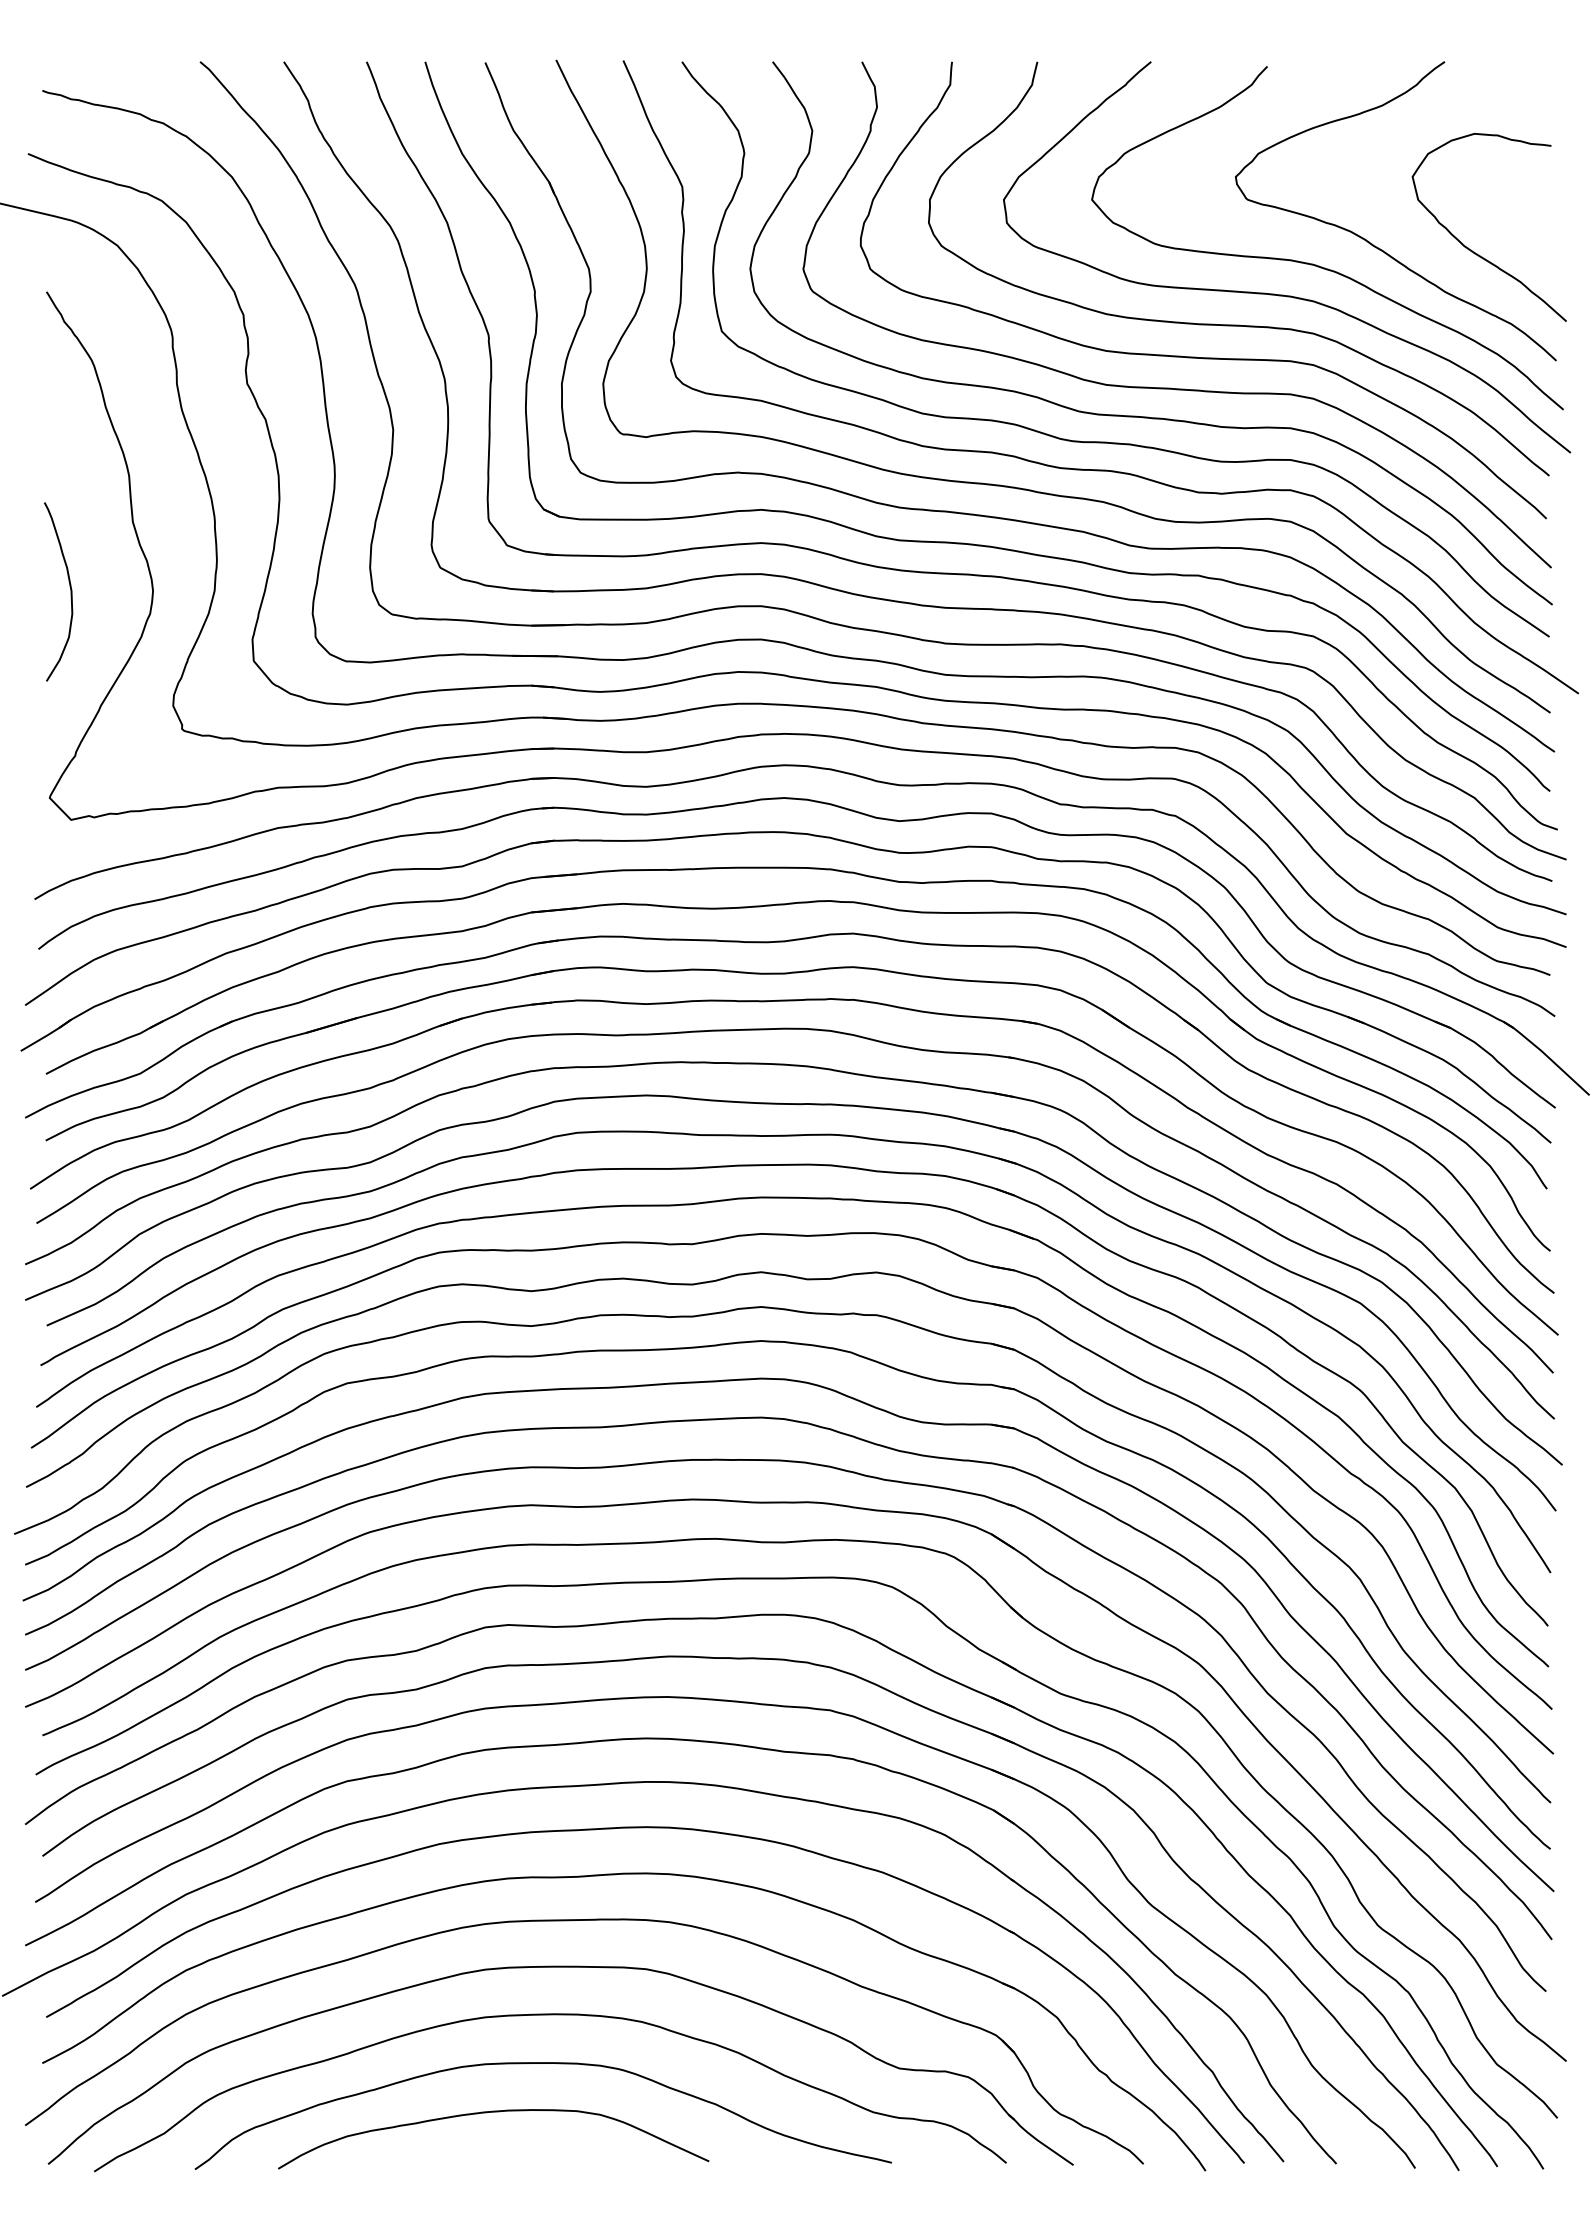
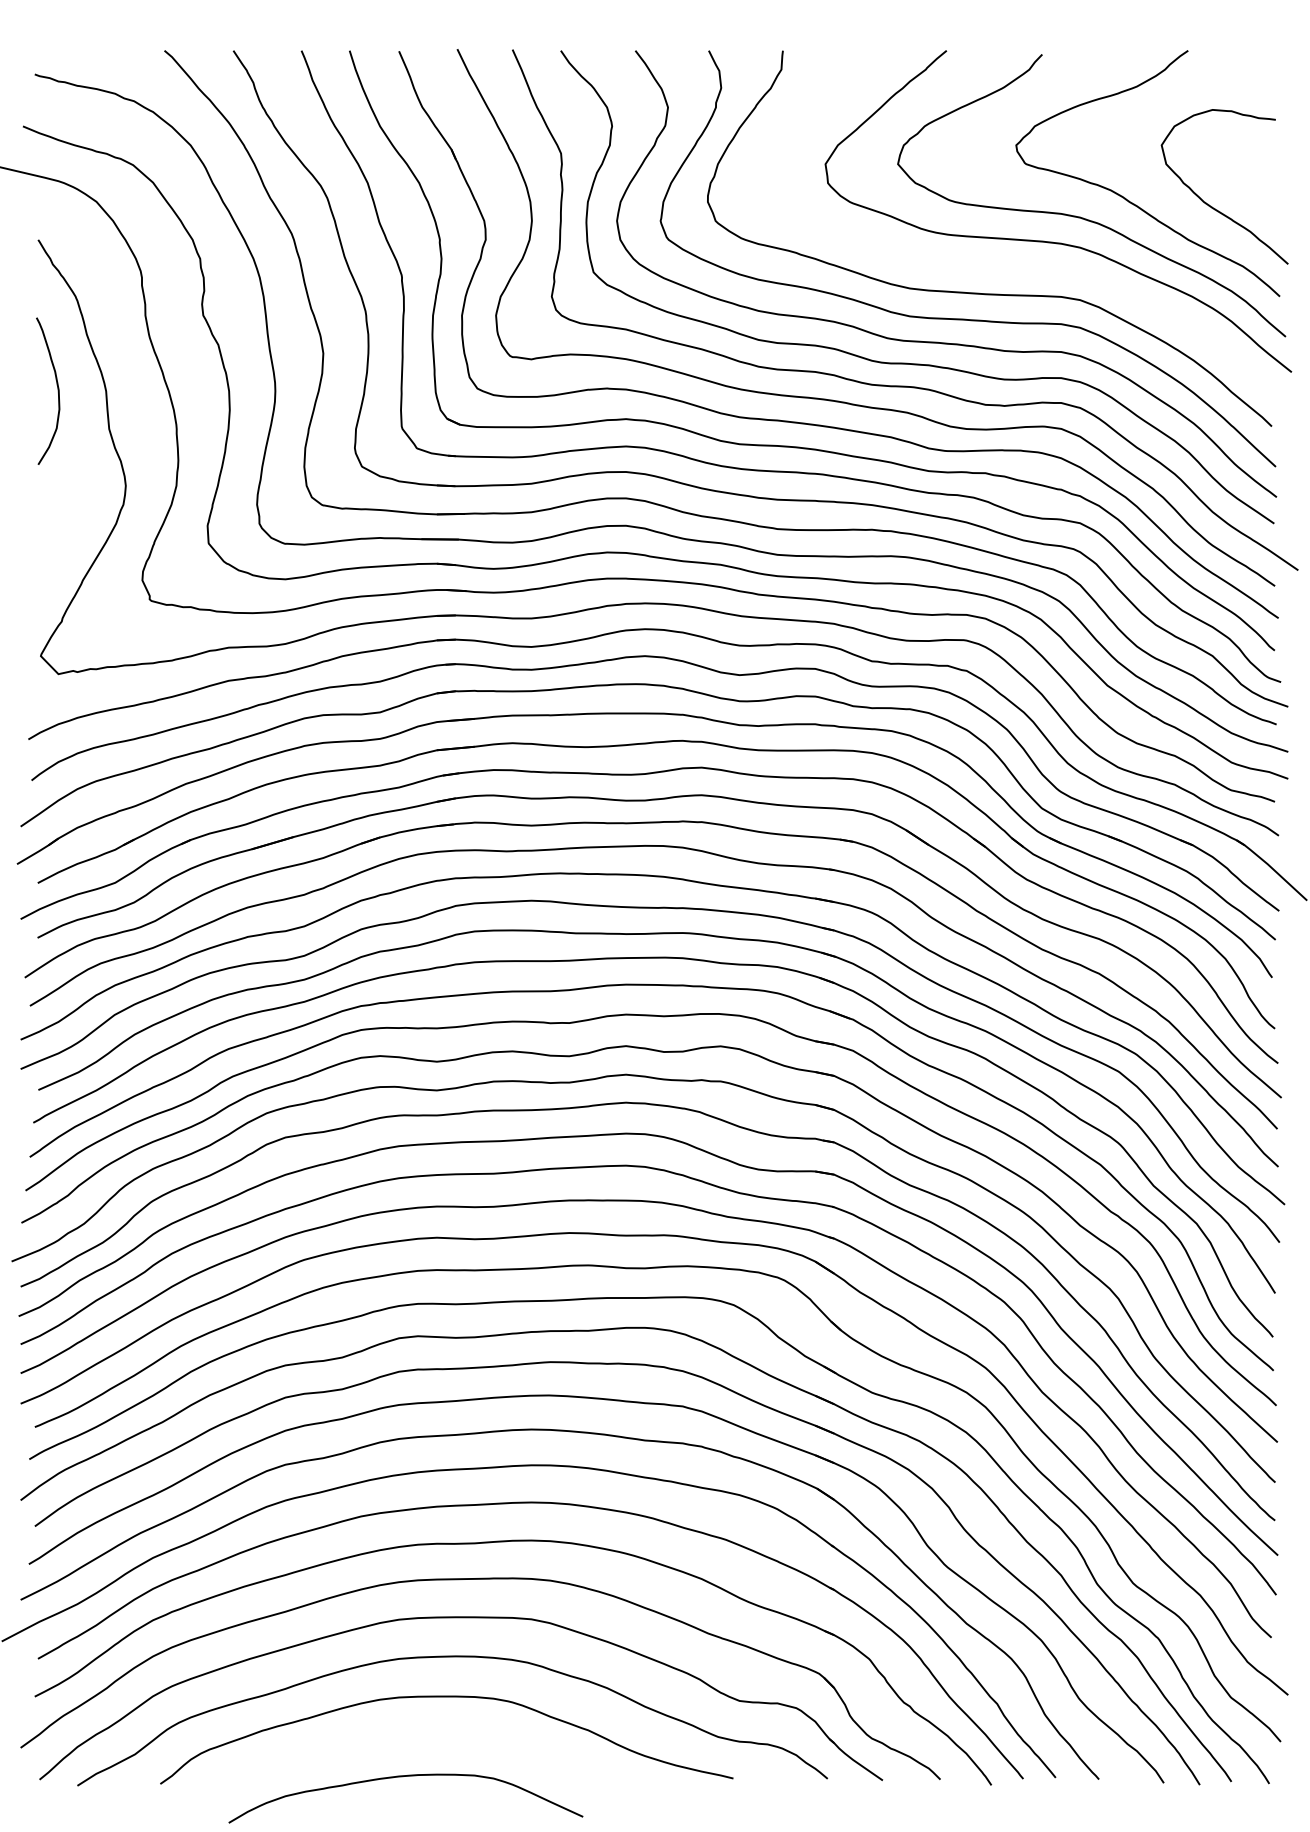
curve: (1238, 324) -> (1018, 266), removed
curve: (69, 587) -> (57, 387), moved
curve: (486, 2113) -> (400, 1777), moved

